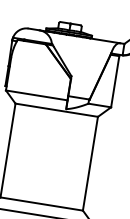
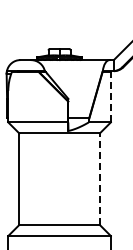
line: (114, 81) -> (110, 97), solid -> dashed
line: (90, 163) -> (99, 179), solid -> dashed

